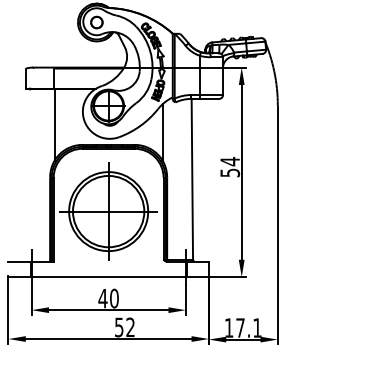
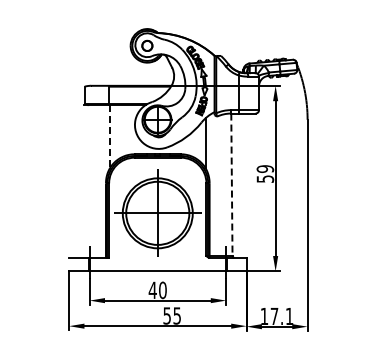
line: (54, 124) -> (109, 136), solid -> dashed
text: (230, 162) -> (265, 169), 54 -> 59
line: (191, 180) -> (231, 185), solid -> dashed
text: (129, 326) -> (176, 315), 52 -> 55

